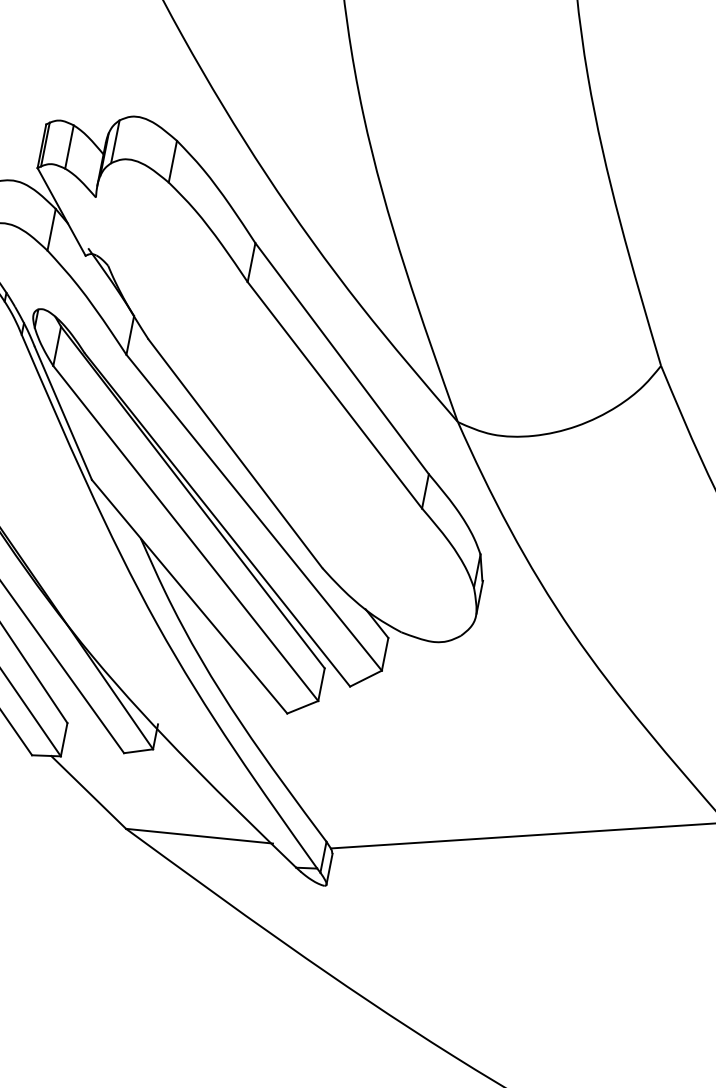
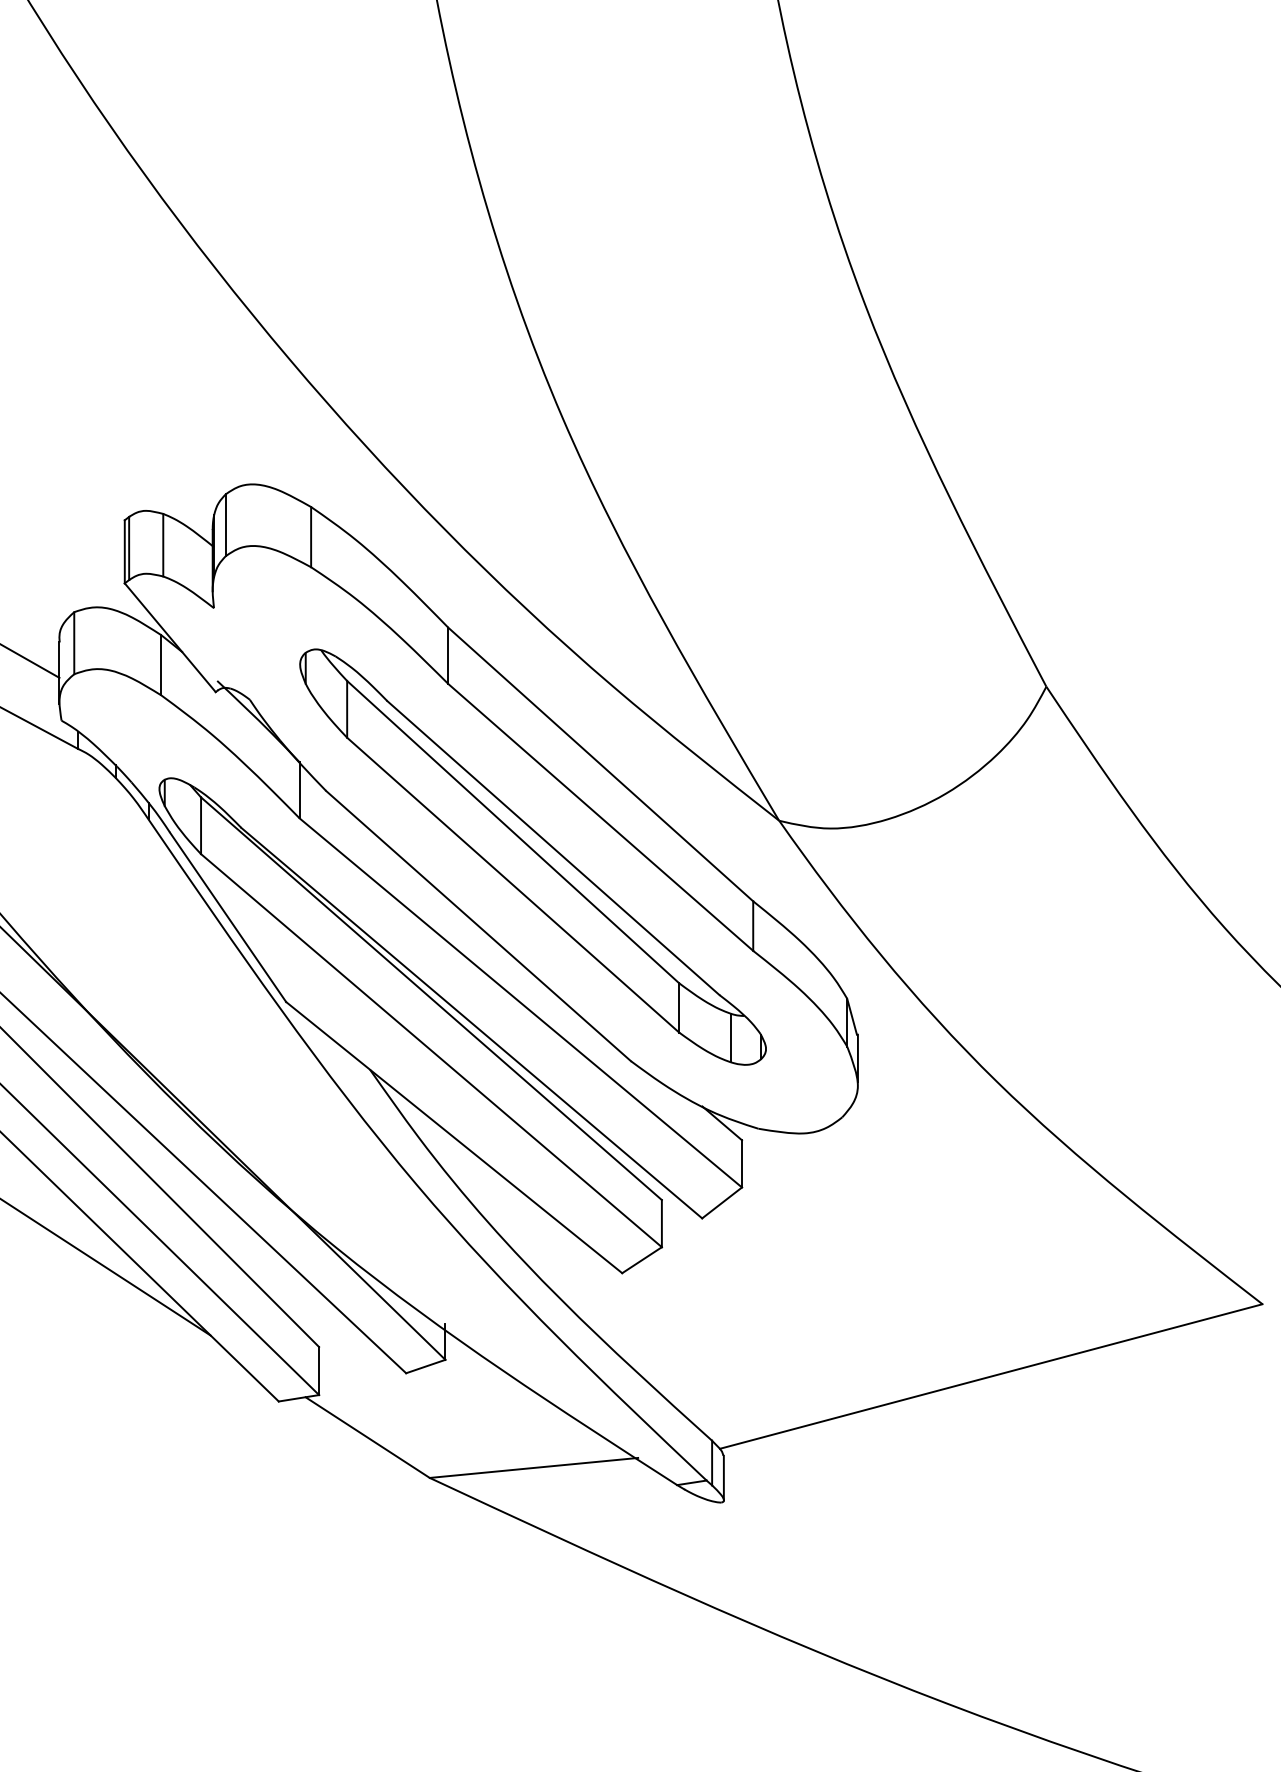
part: (282, 412) -> (532, 856), added

